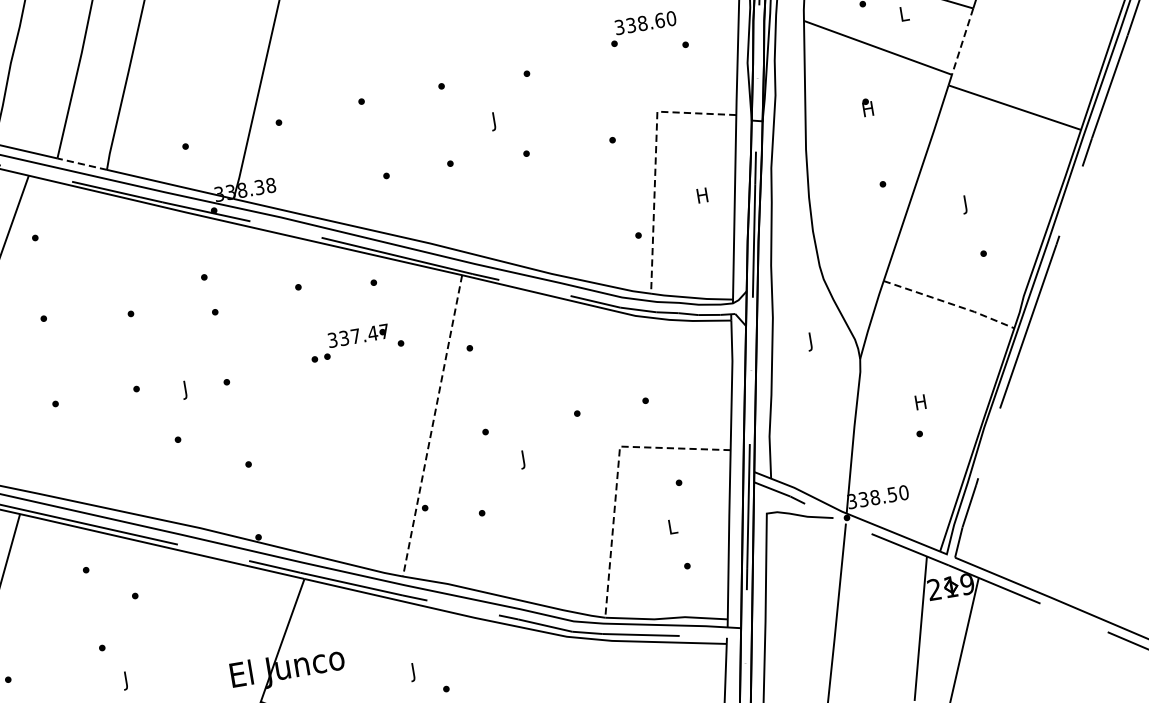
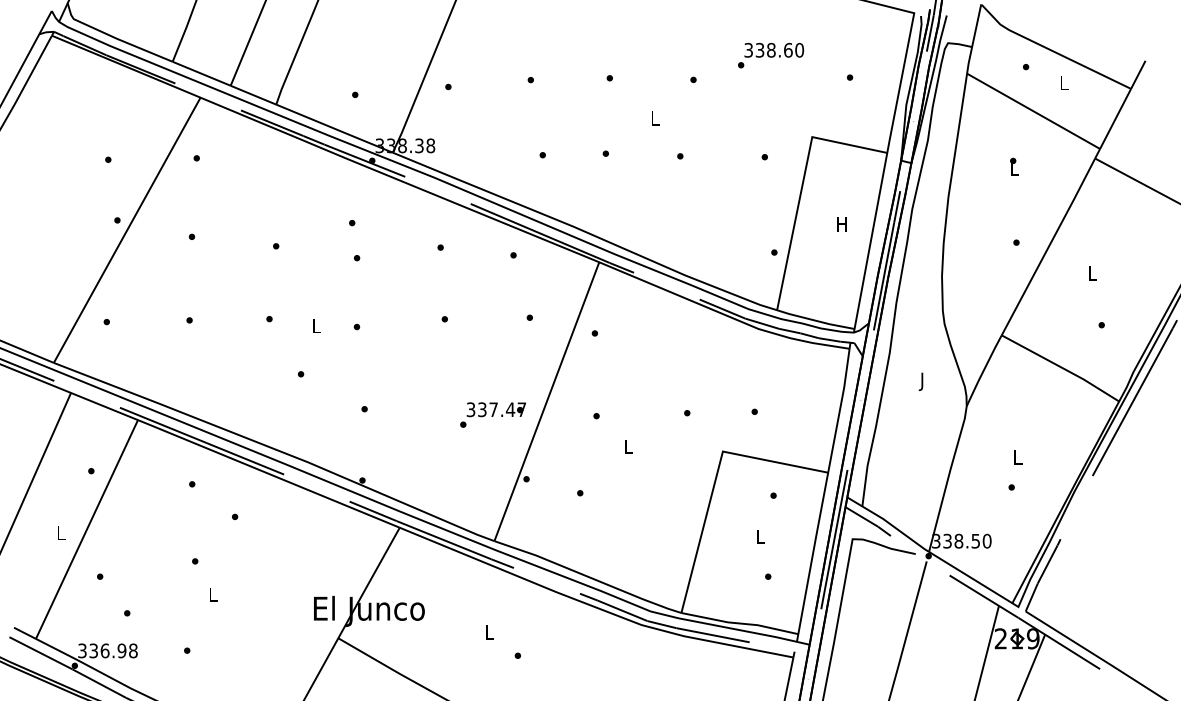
text: (643, 28) -> (771, 55), moved
line: (962, 41) -> (1115, 118), dashed -> solid
text: (867, 109) -> (1013, 168), H -> L
text: (495, 121) -> (655, 120), J -> L
line: (655, 163) -> (802, 186), dashed -> solid
line: (82, 164) -> (253, 95), dashed -> solid
text: (965, 204) -> (1092, 275), J -> L
line: (949, 303) -> (1061, 367), dashed -> solid
text: (355, 341) -> (492, 414), moved
text: (185, 389) -> (316, 327), J -> L
text: (920, 402) -> (1017, 457), H -> L
line: (432, 425) -> (546, 401), dashed -> solid
text: (523, 459) -> (628, 448), J -> L
line: (617, 476) -> (715, 479), dashed -> solid
text: (413, 672) -> (489, 634), J -> L
text: (126, 680) -> (213, 596), J -> L

